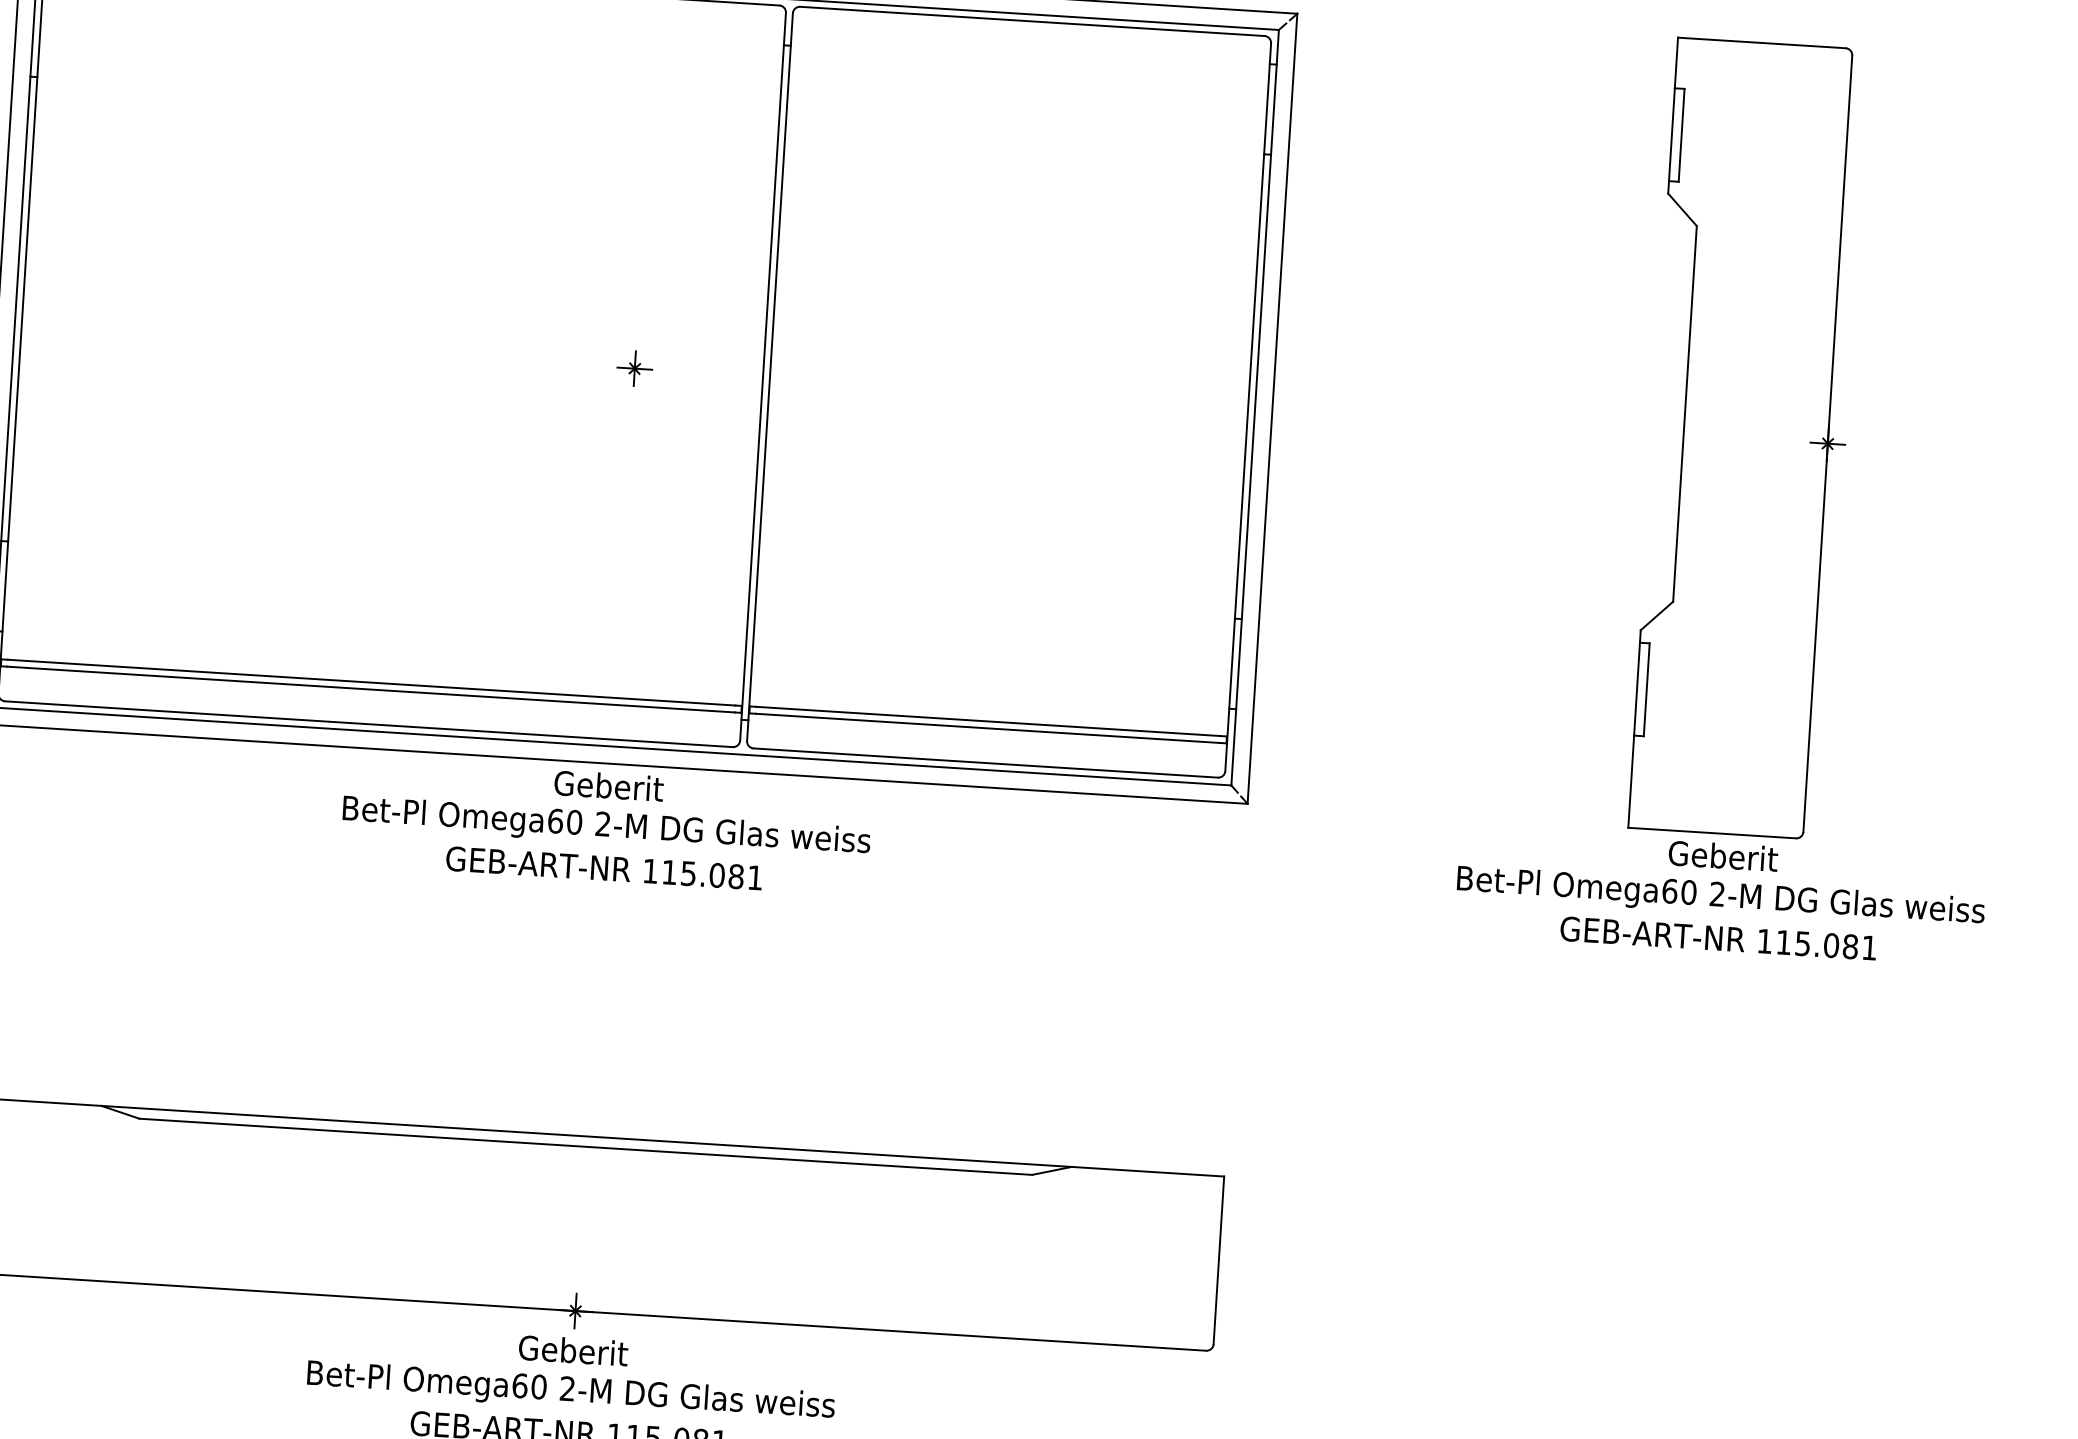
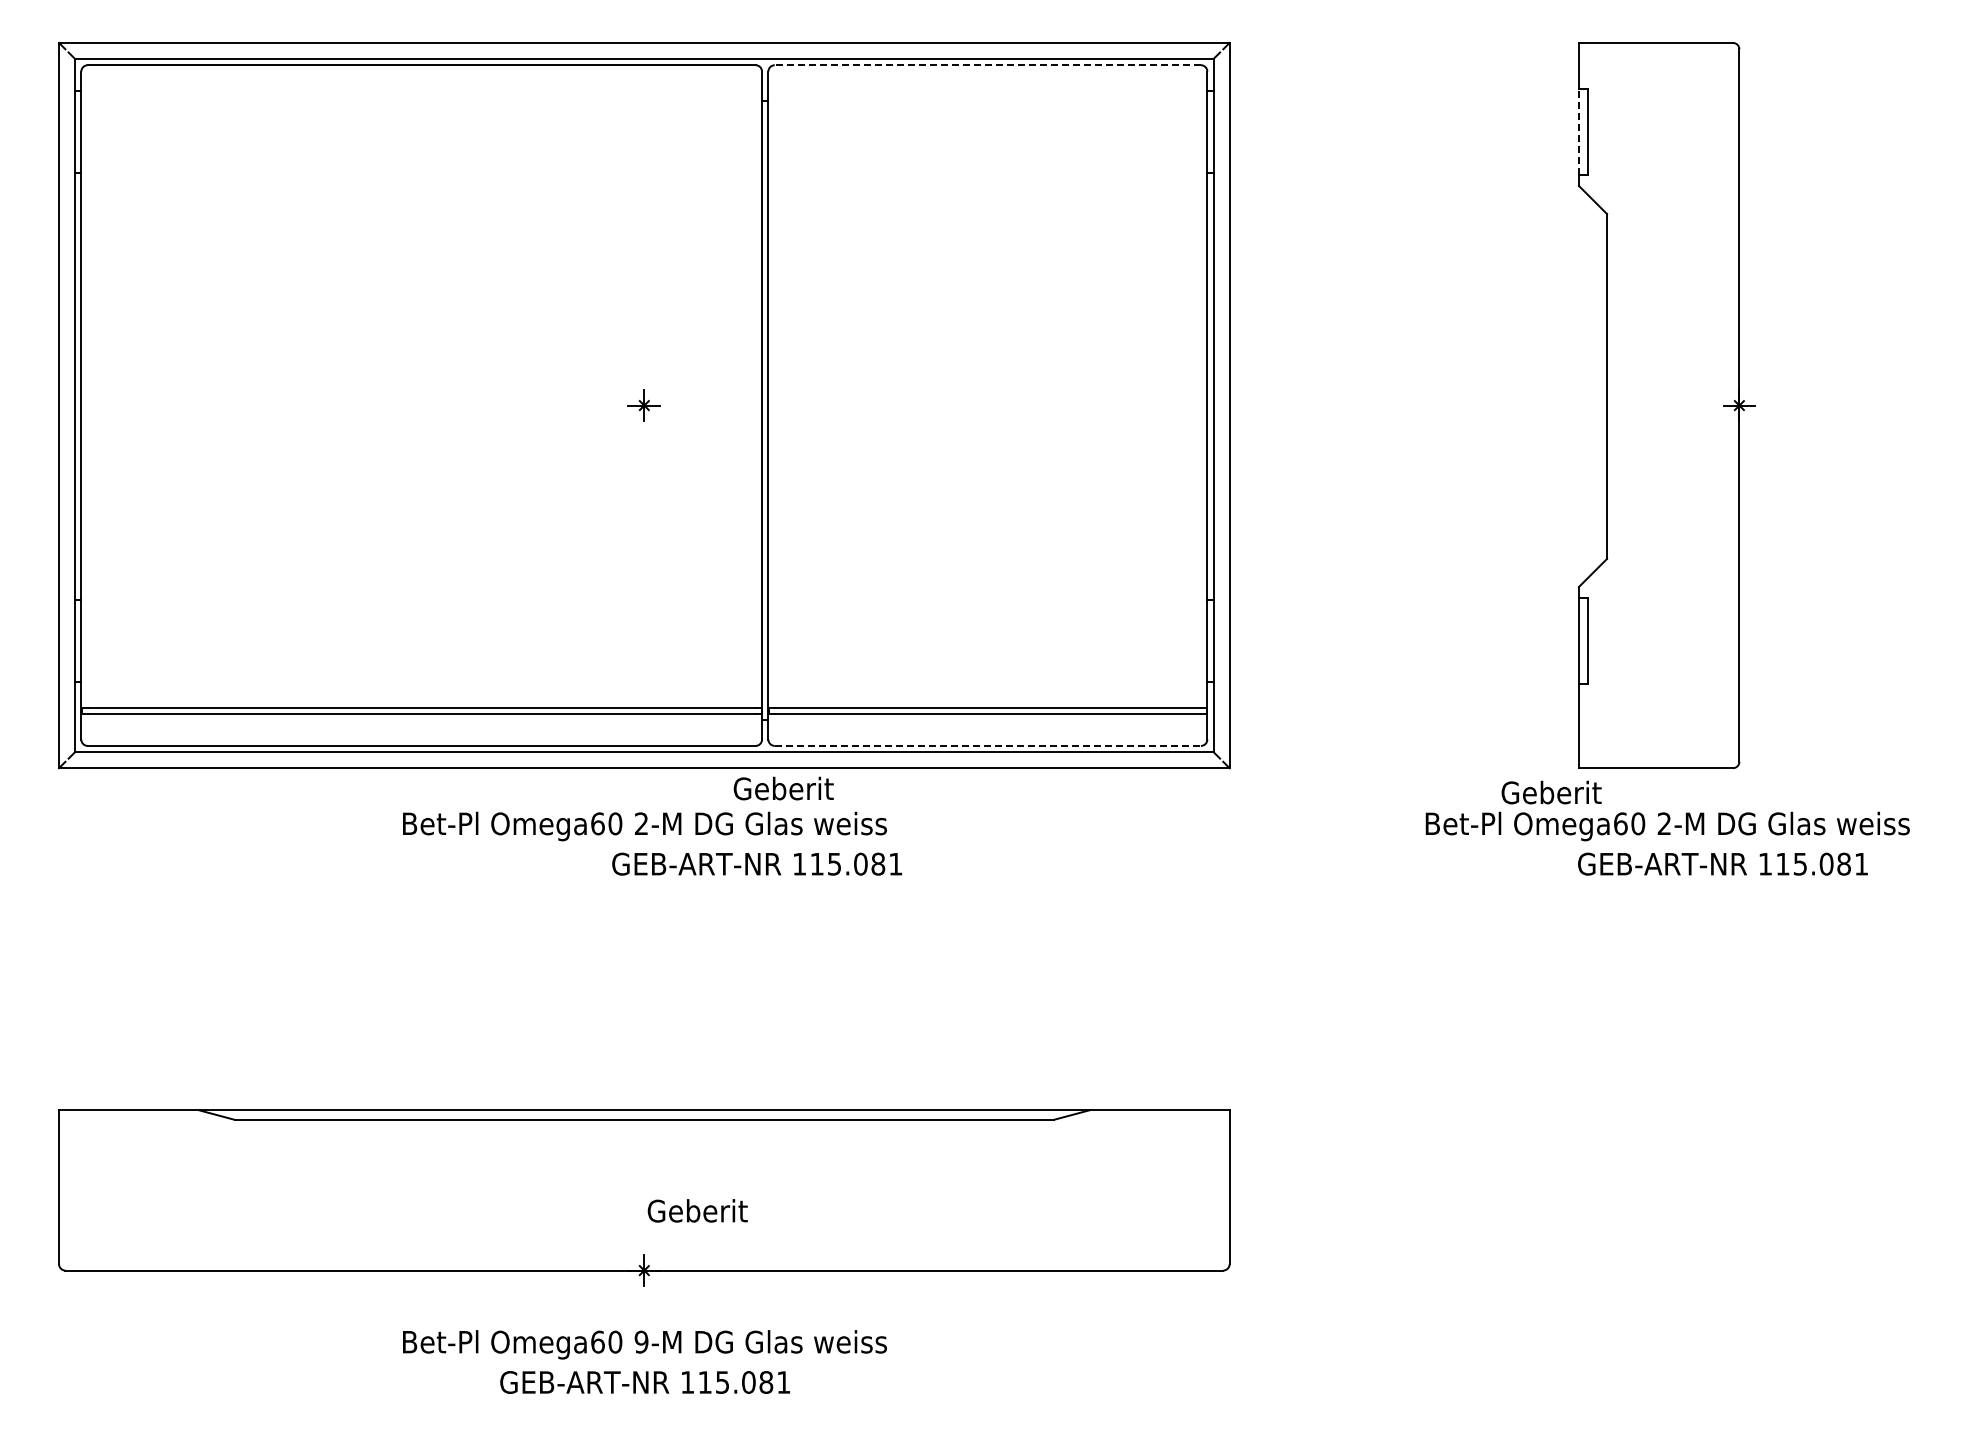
line: (1031, 21) -> (987, 65), solid -> dashed
line: (1672, 135) -> (1579, 132), solid -> dashed
line: (986, 762) -> (988, 745), solid -> dashed
text: (608, 785) -> (783, 788), moved
text: (1723, 855) -> (1551, 792), moved
text: (603, 867) -> (756, 863), moved
text: (1718, 937) -> (1722, 863), moved
text: (573, 1350) -> (697, 1210), moved
text: (567, 1388) -> (641, 1341), 2-M -> 9-M

